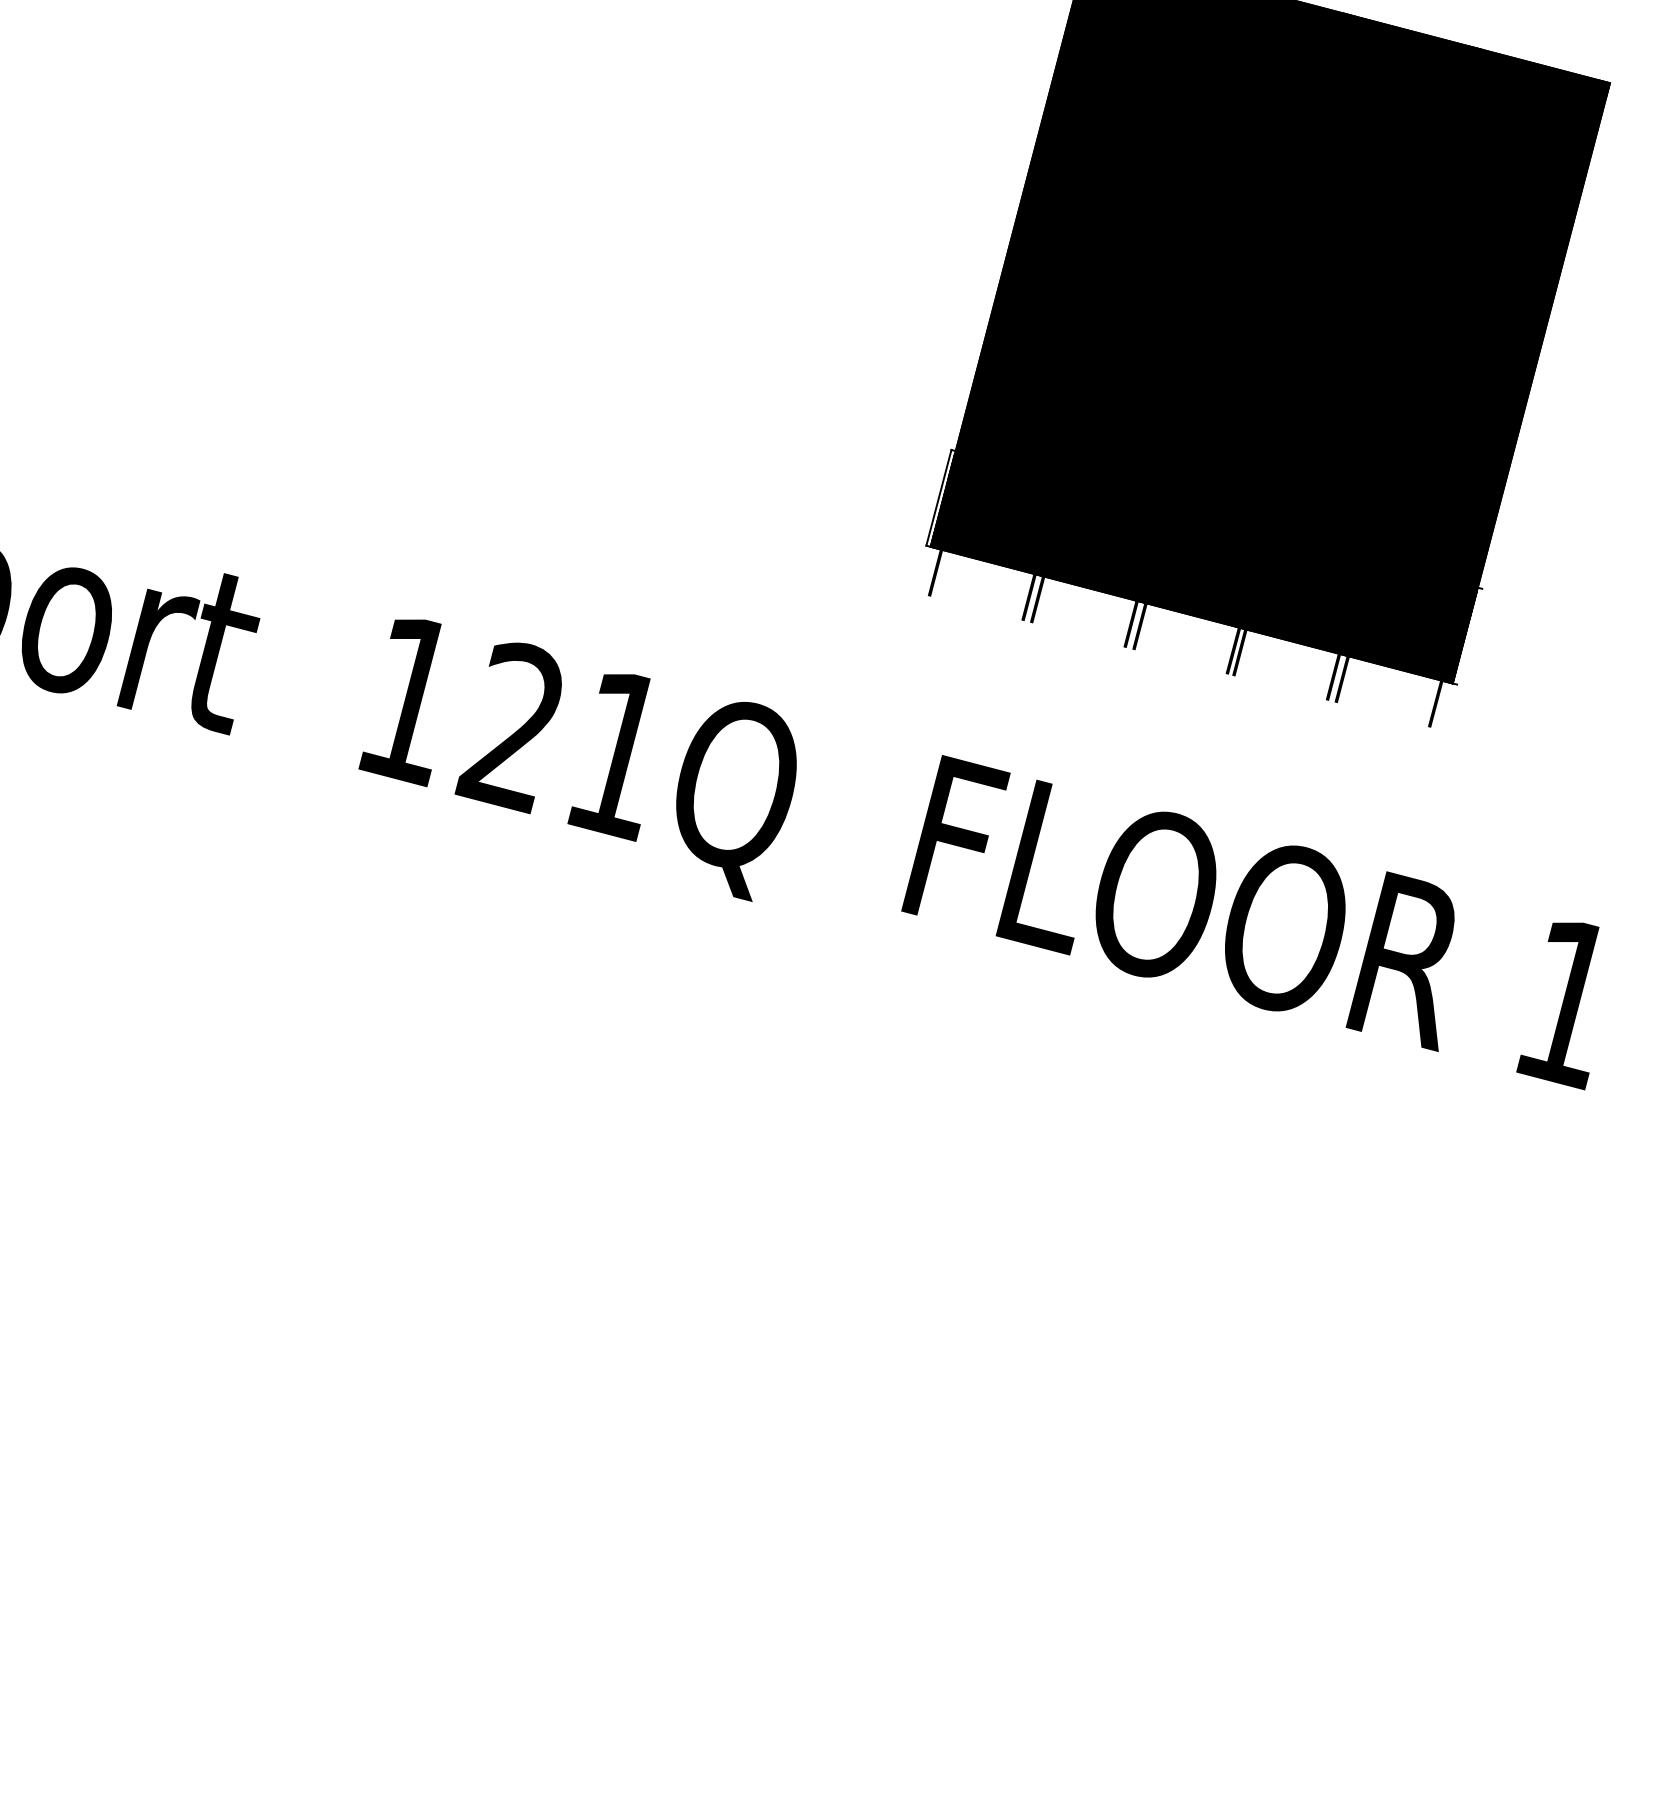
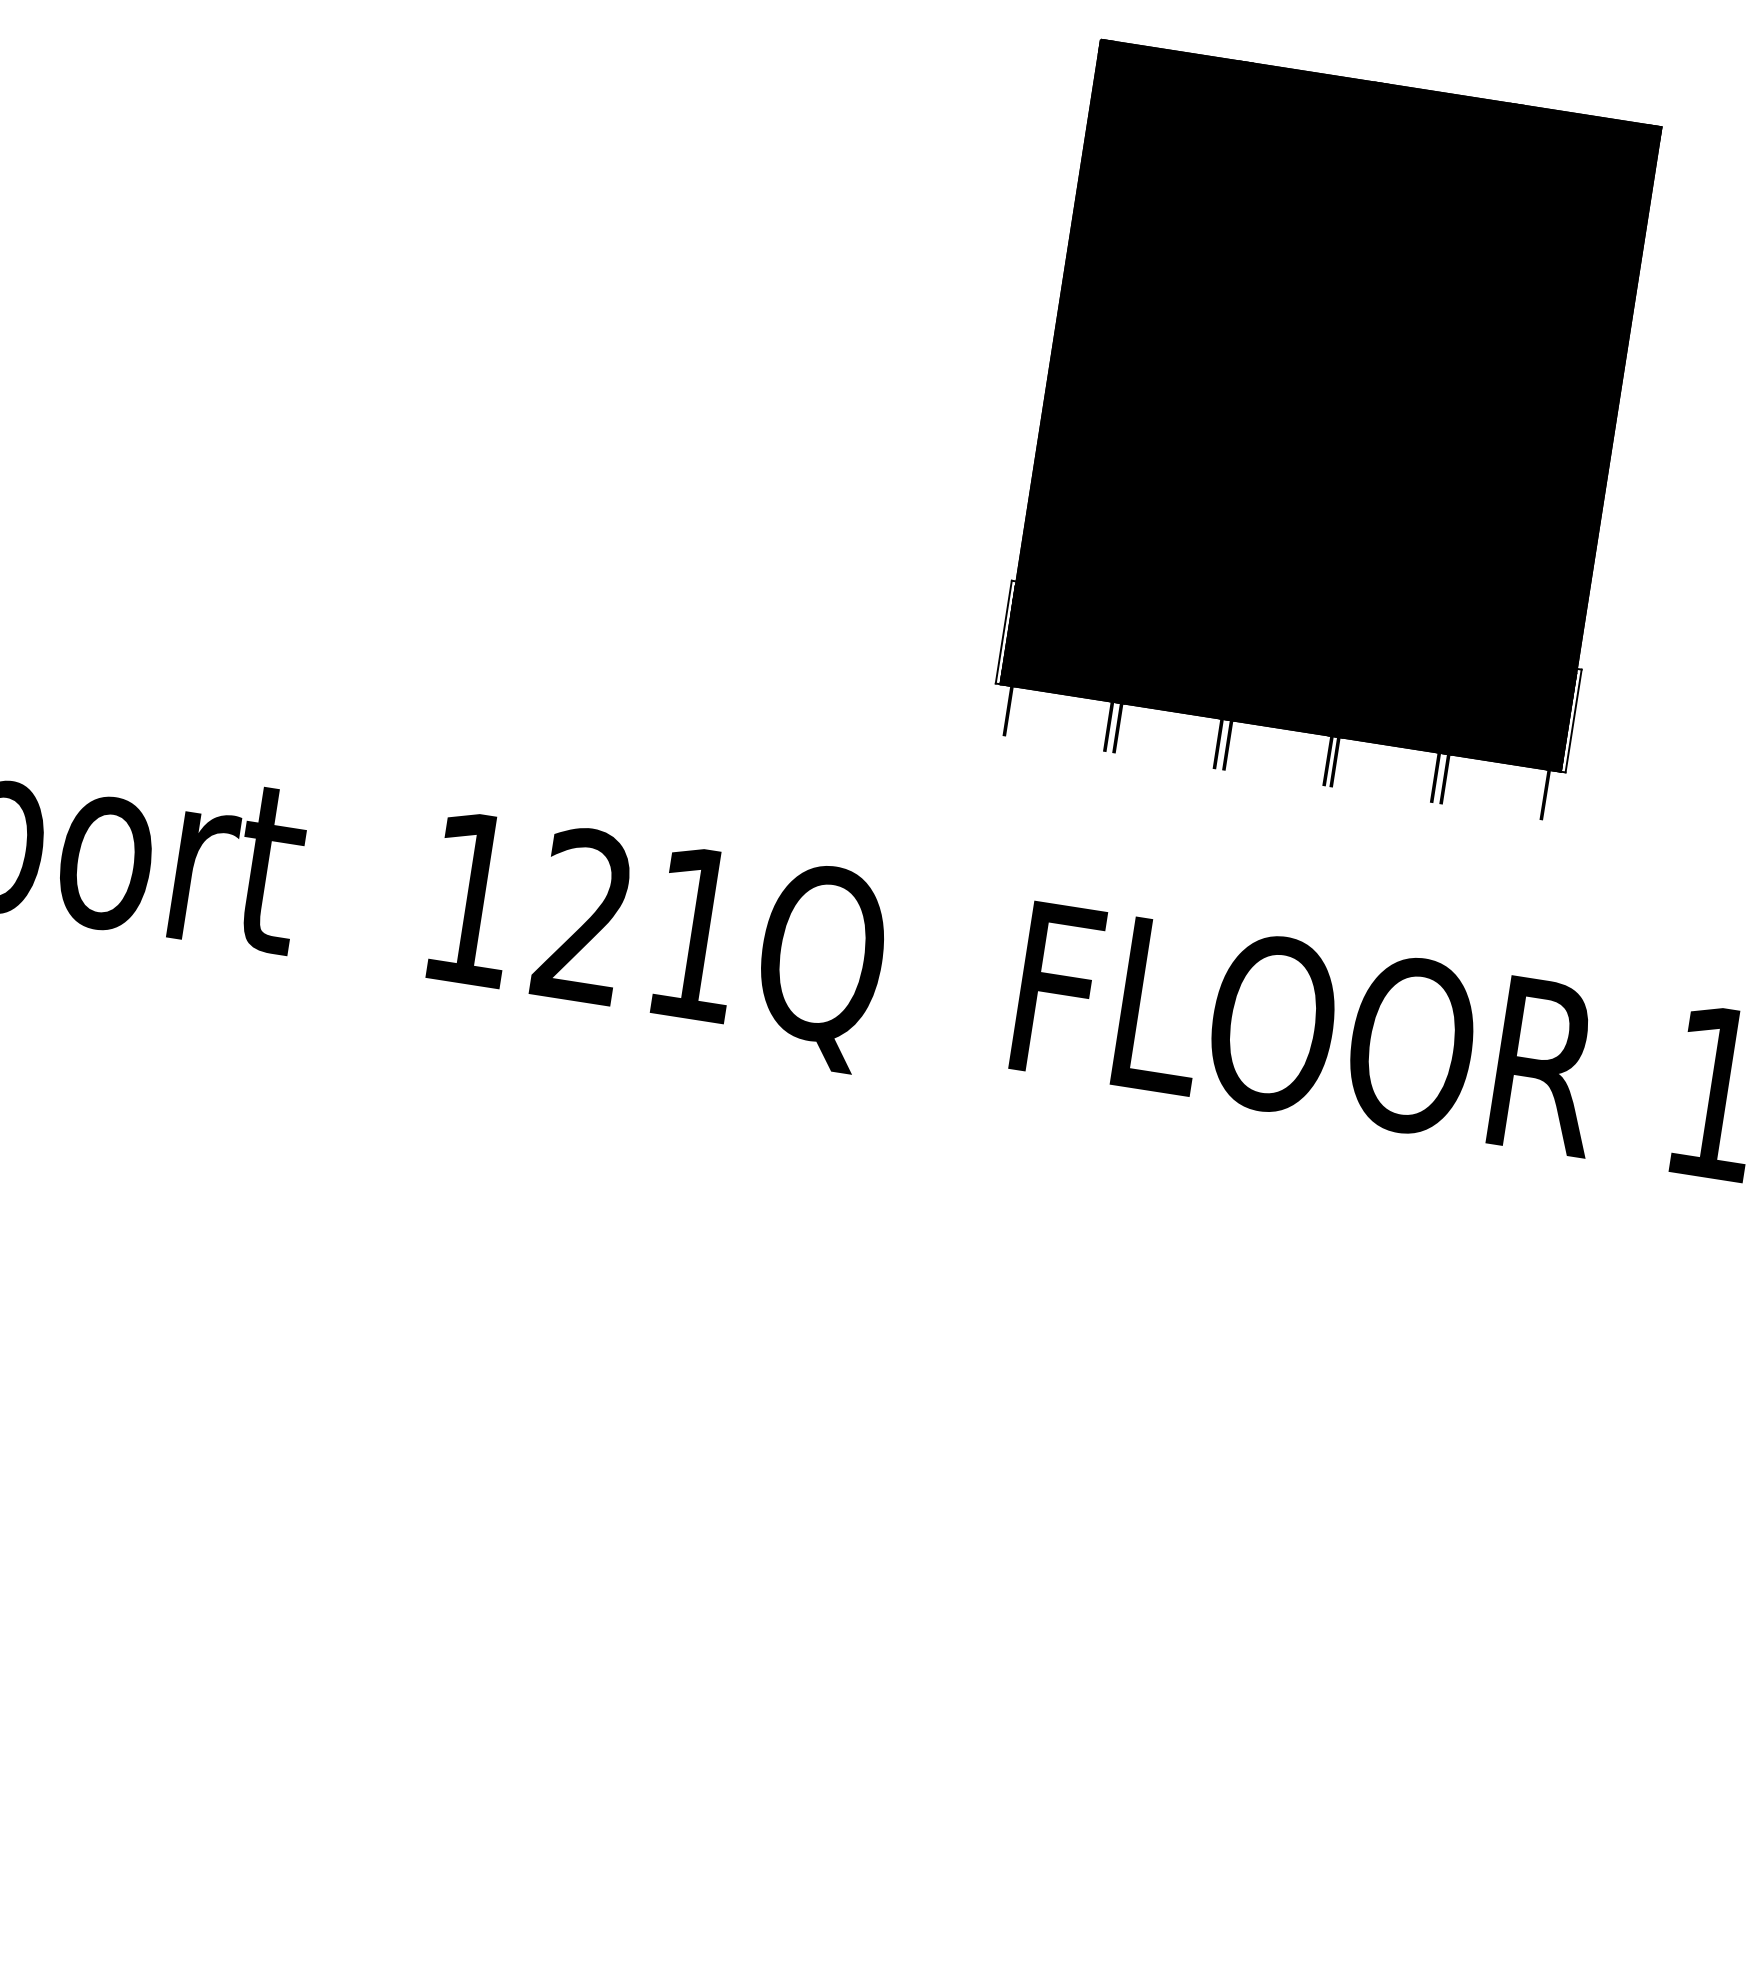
line: (1469, 636) -> (1573, 720), added

